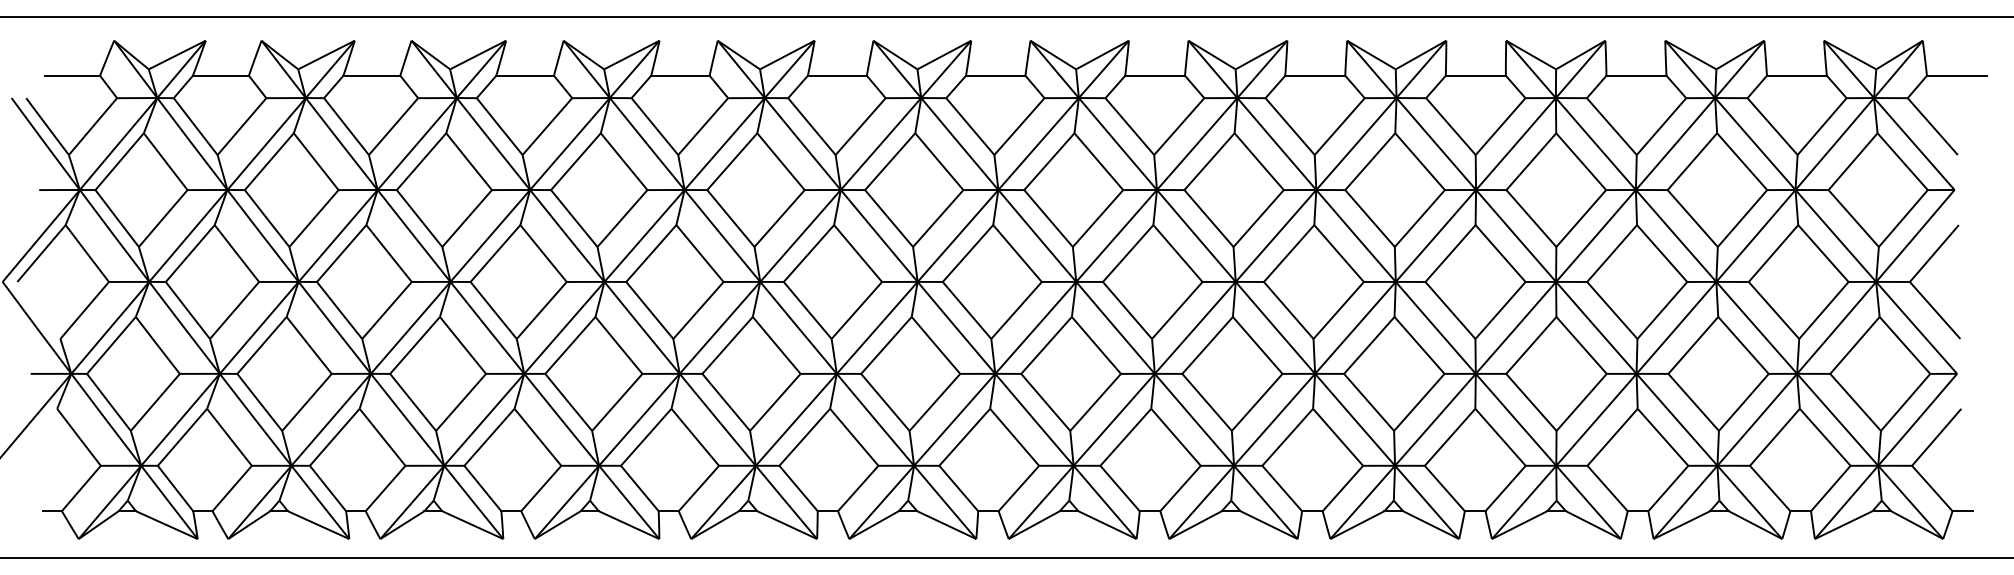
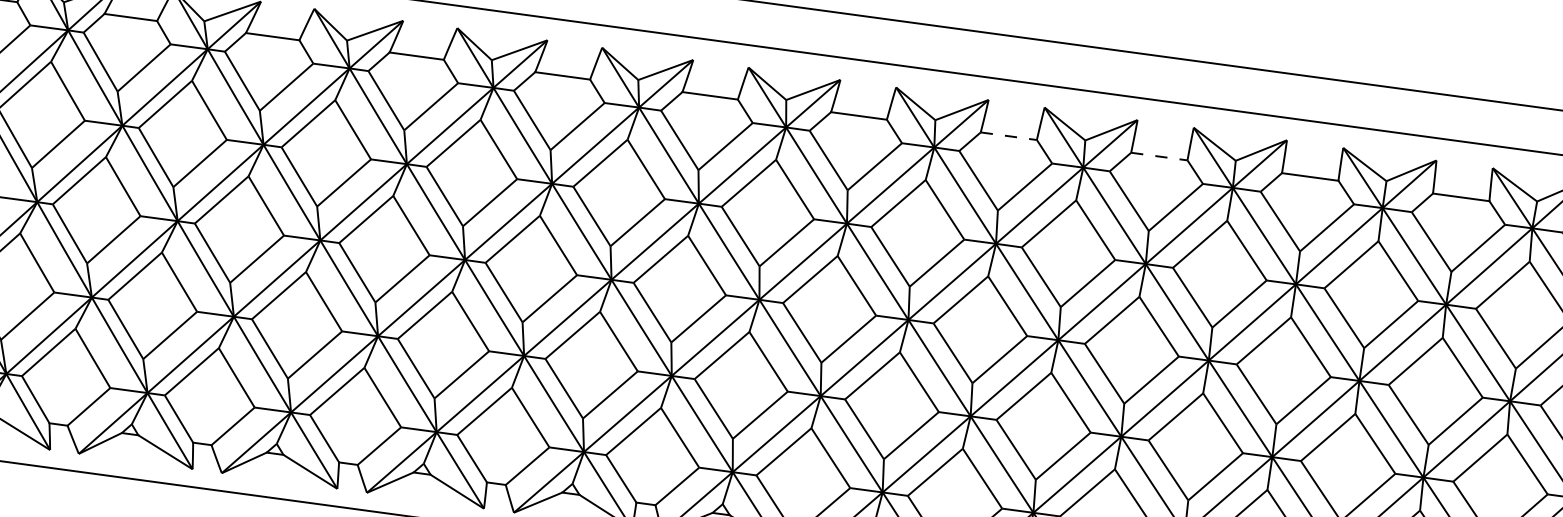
line: (1155, 75) -> (1009, 136), solid -> dashed
line: (1315, 75) -> (1159, 156), solid -> dashed

